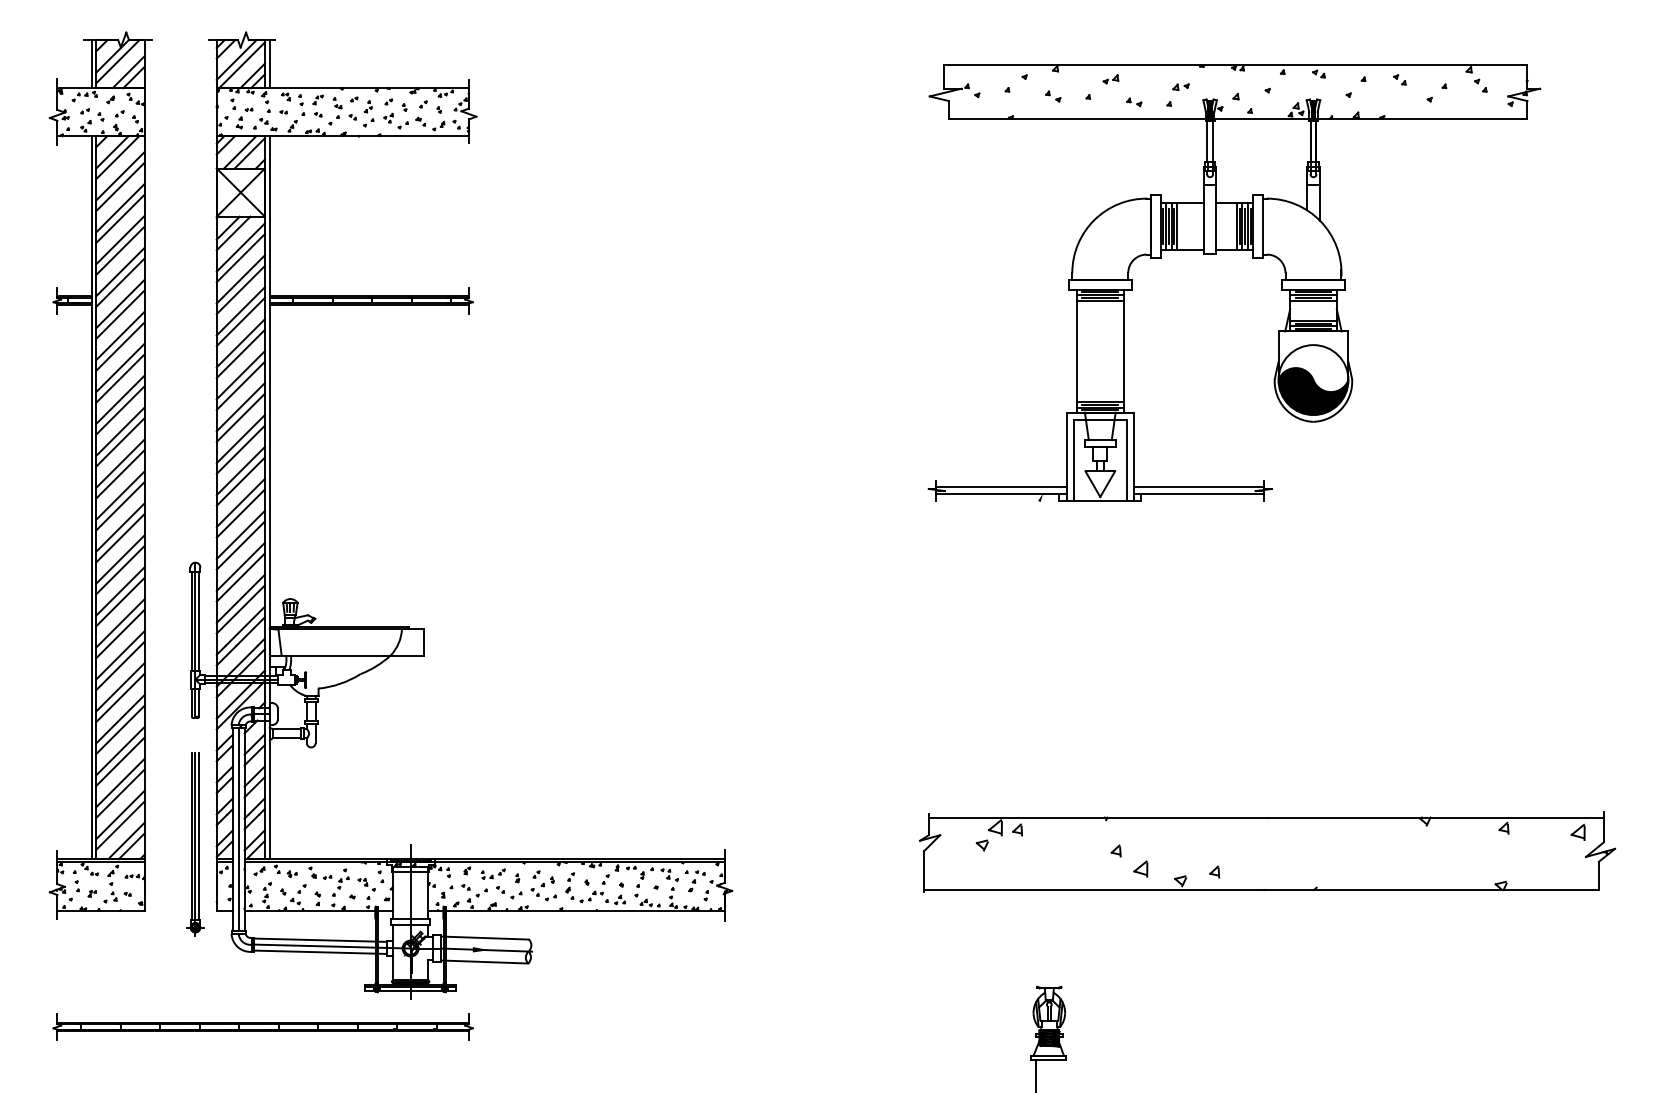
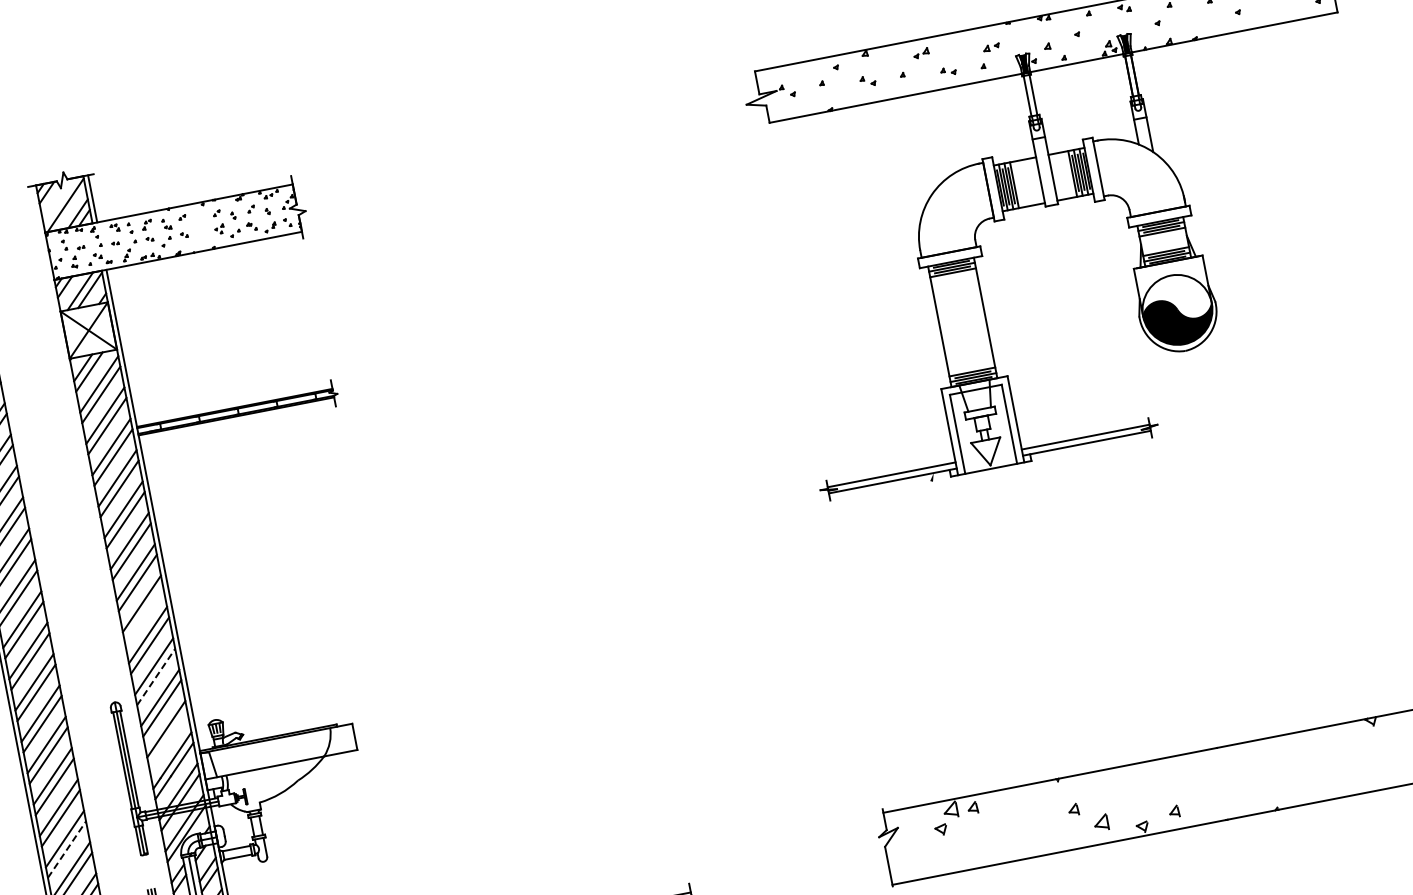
line: (236, 59) -> (59, 200), removed
part: (368, 113) -> (199, 228), removed
line: (240, 481) -> (143, 614), removed
line: (241, 545) -> (156, 676), solid -> dashed
line: (240, 609) -> (168, 739), removed
line: (120, 697) -> (66, 849), solid -> dashed

